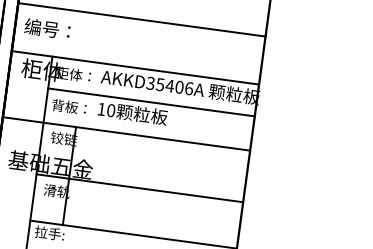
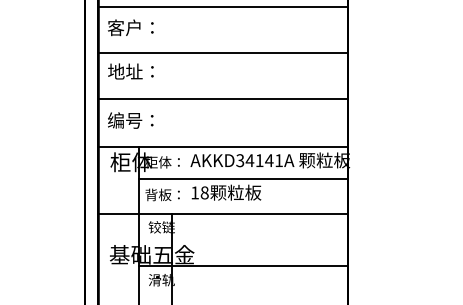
text: (174, 86) -> (264, 160), AKKD35406A -> AKKD34141A
text: (111, 110) -> (204, 192), 10 -> 18

